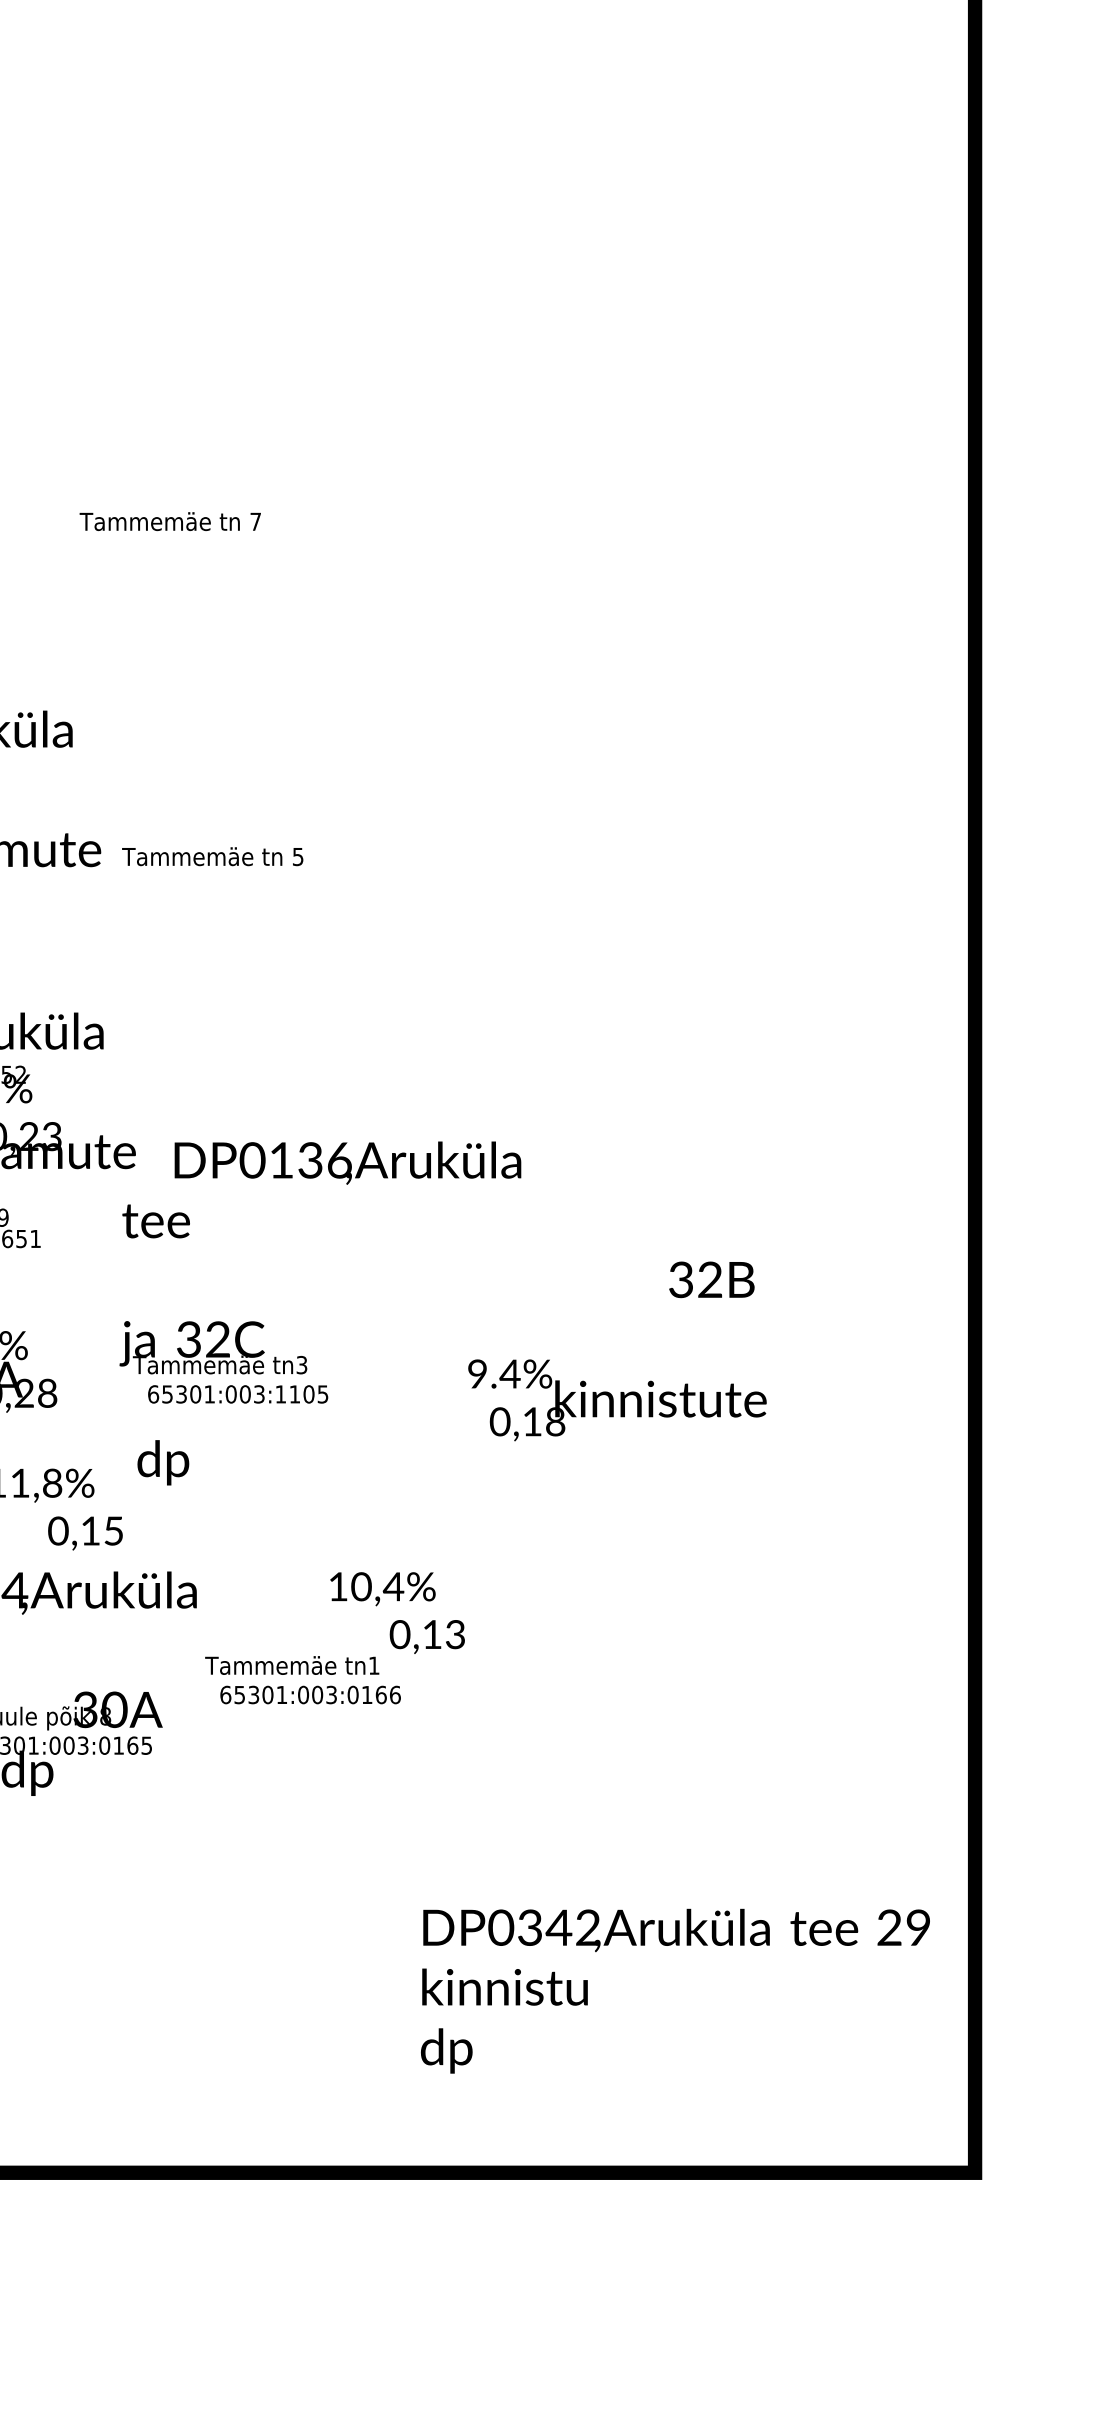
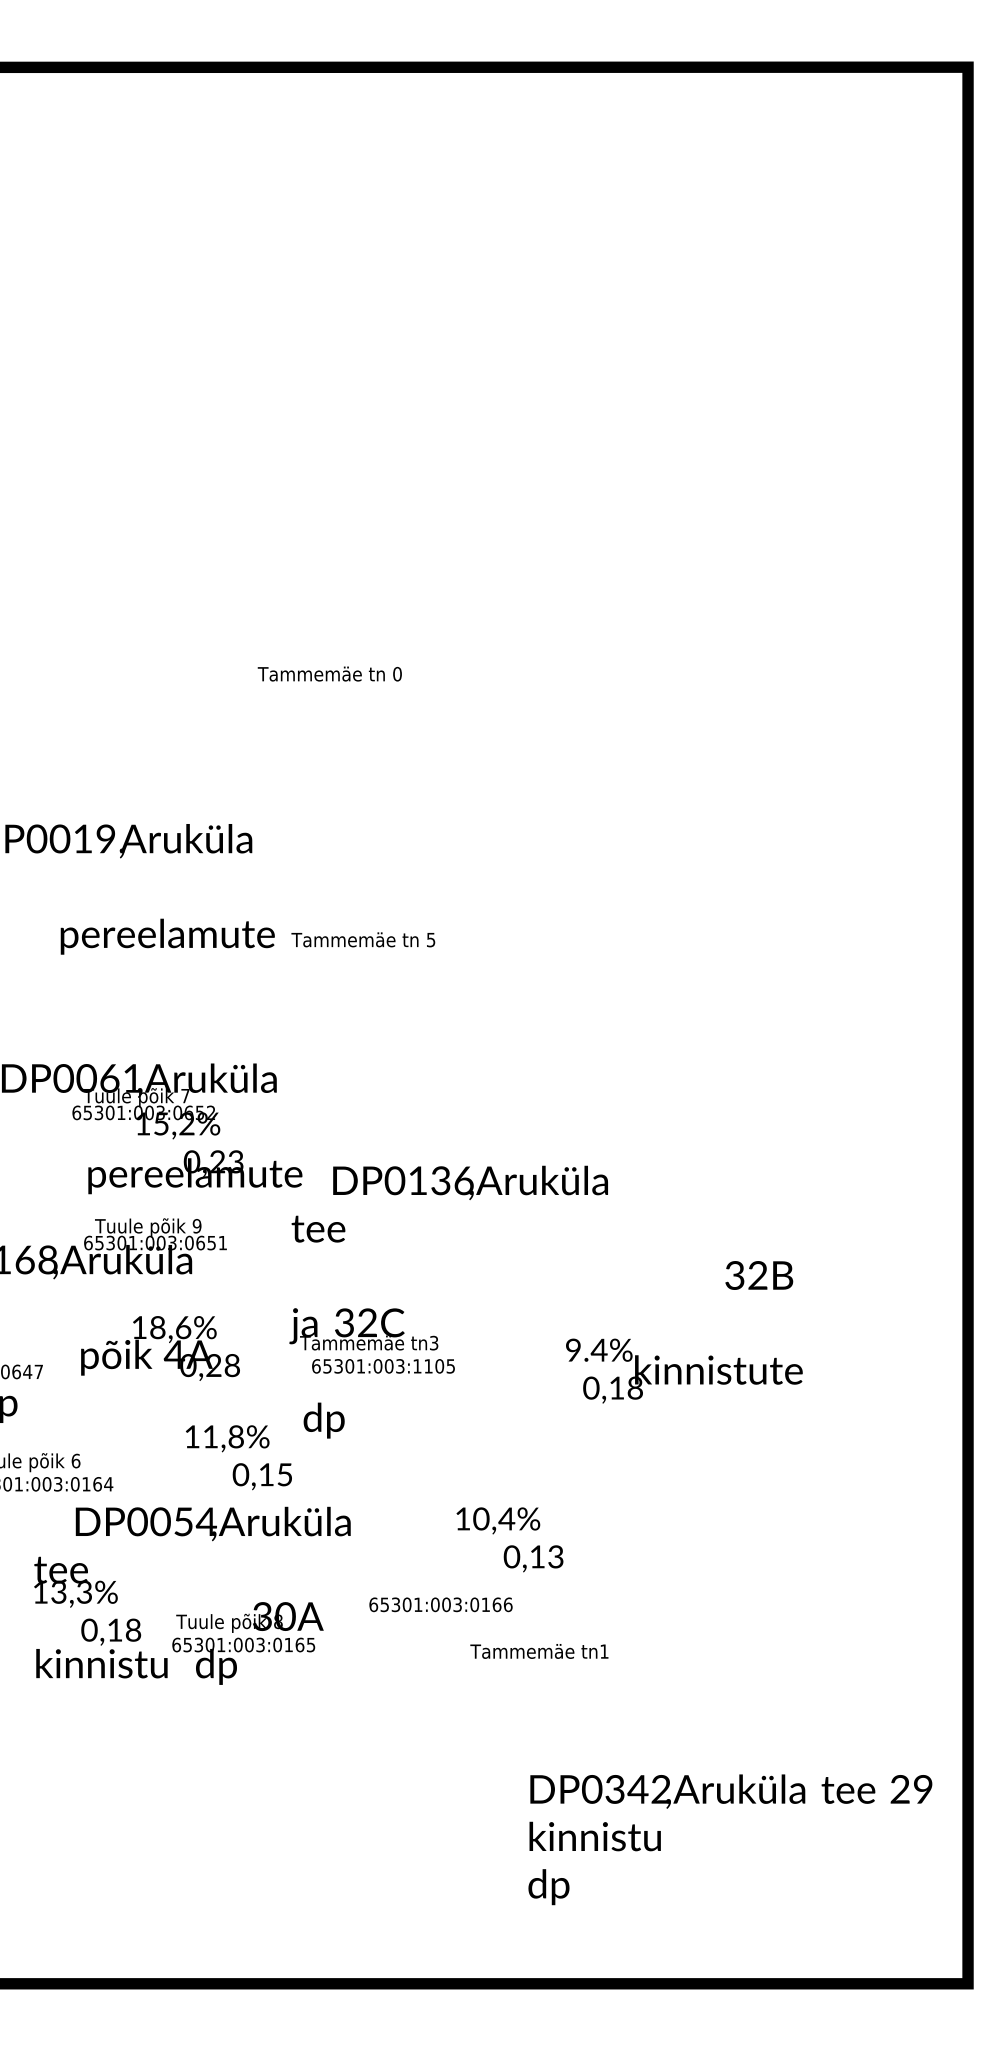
text: (255, 520) -> (397, 673), 7 -> 0
text: (292, 1665) -> (539, 1651), moved

